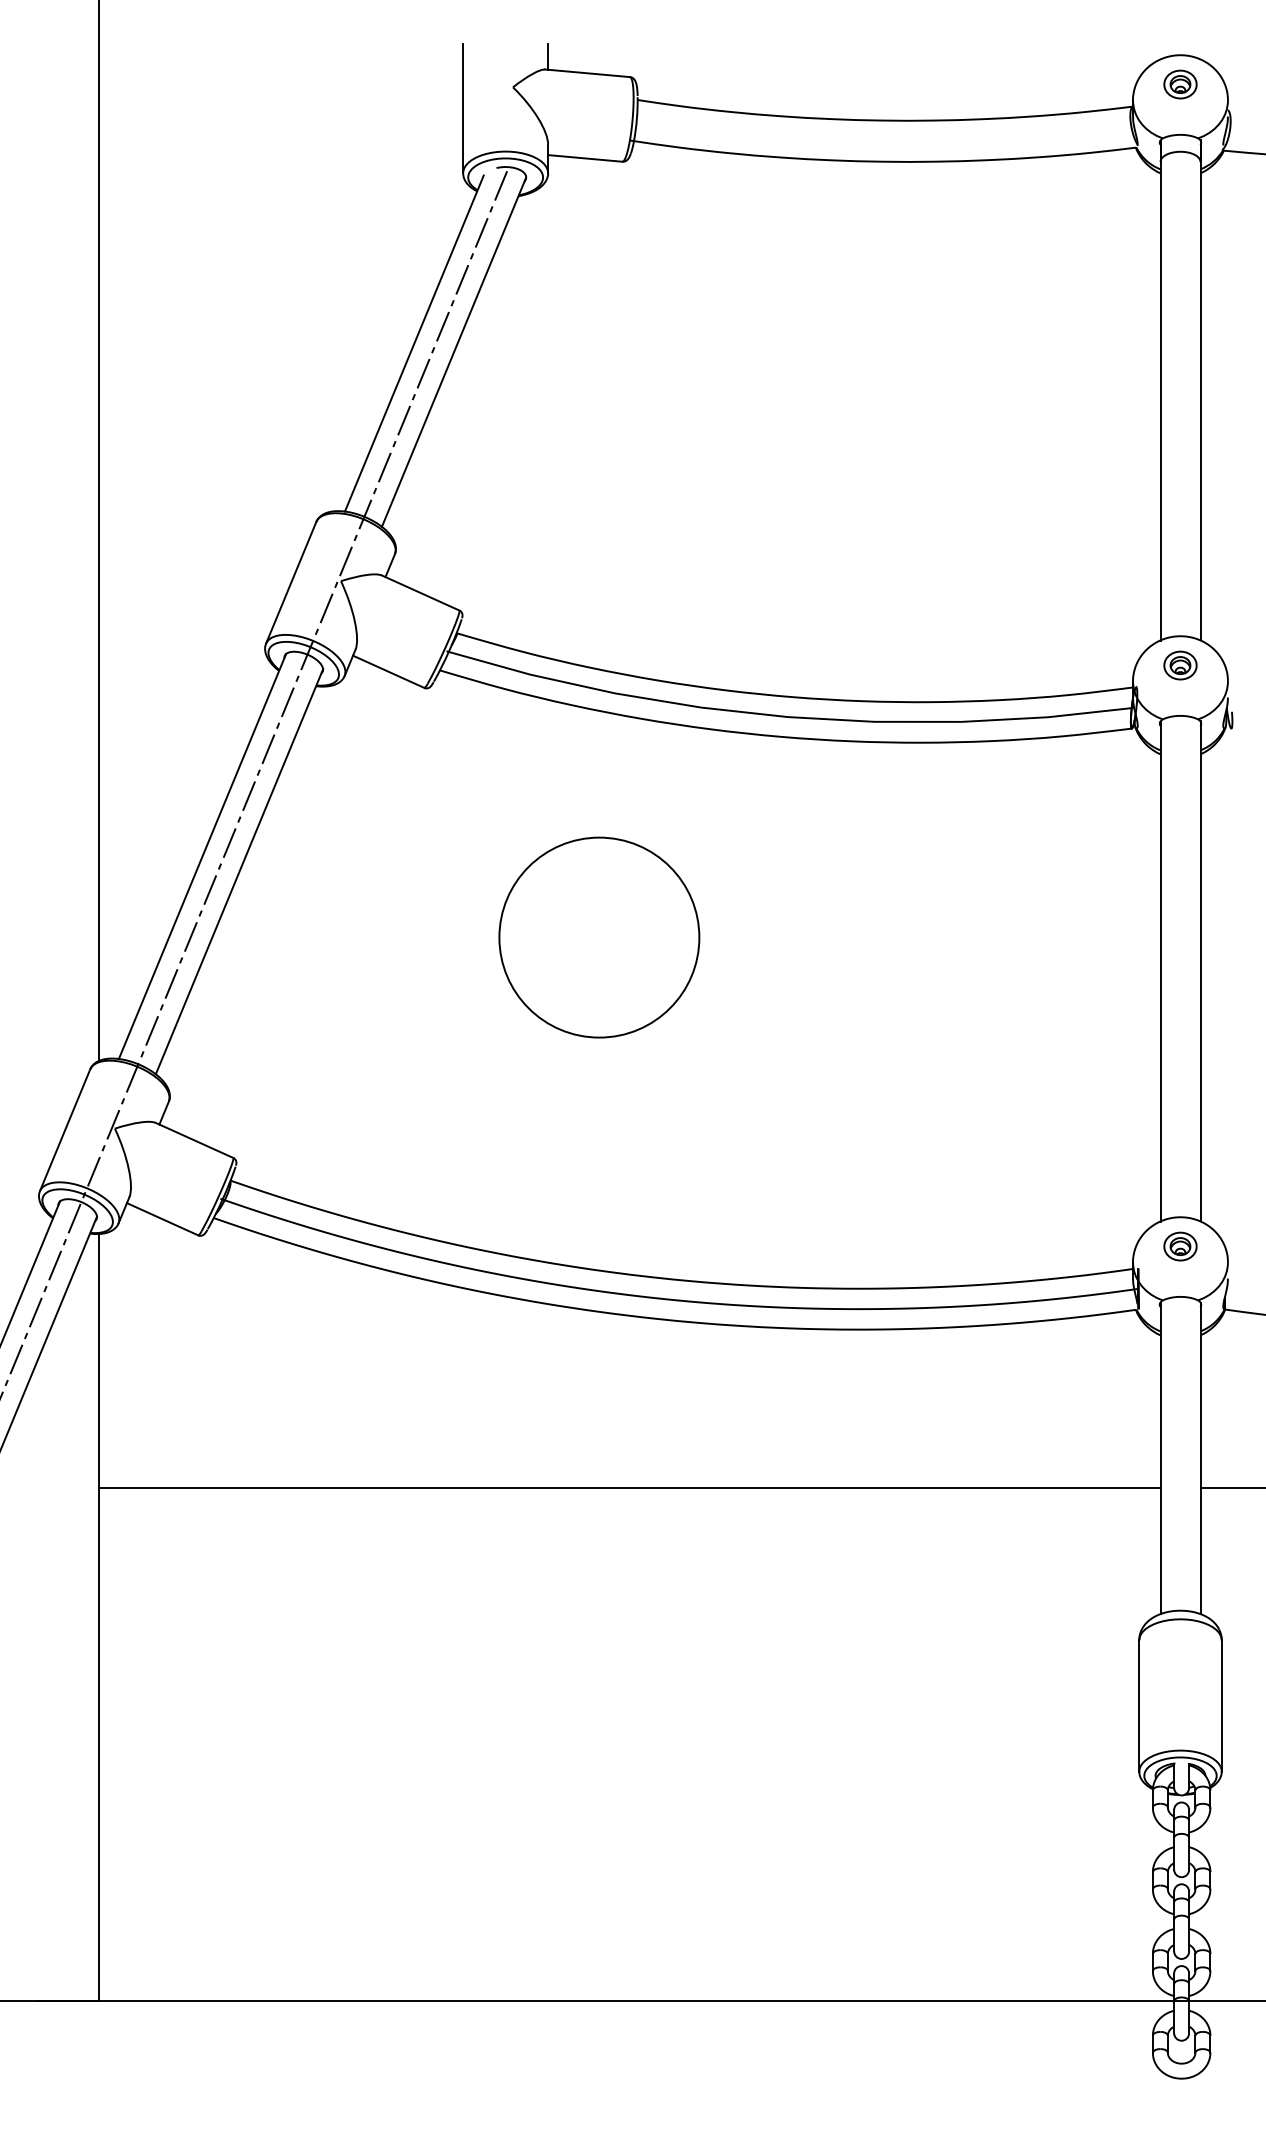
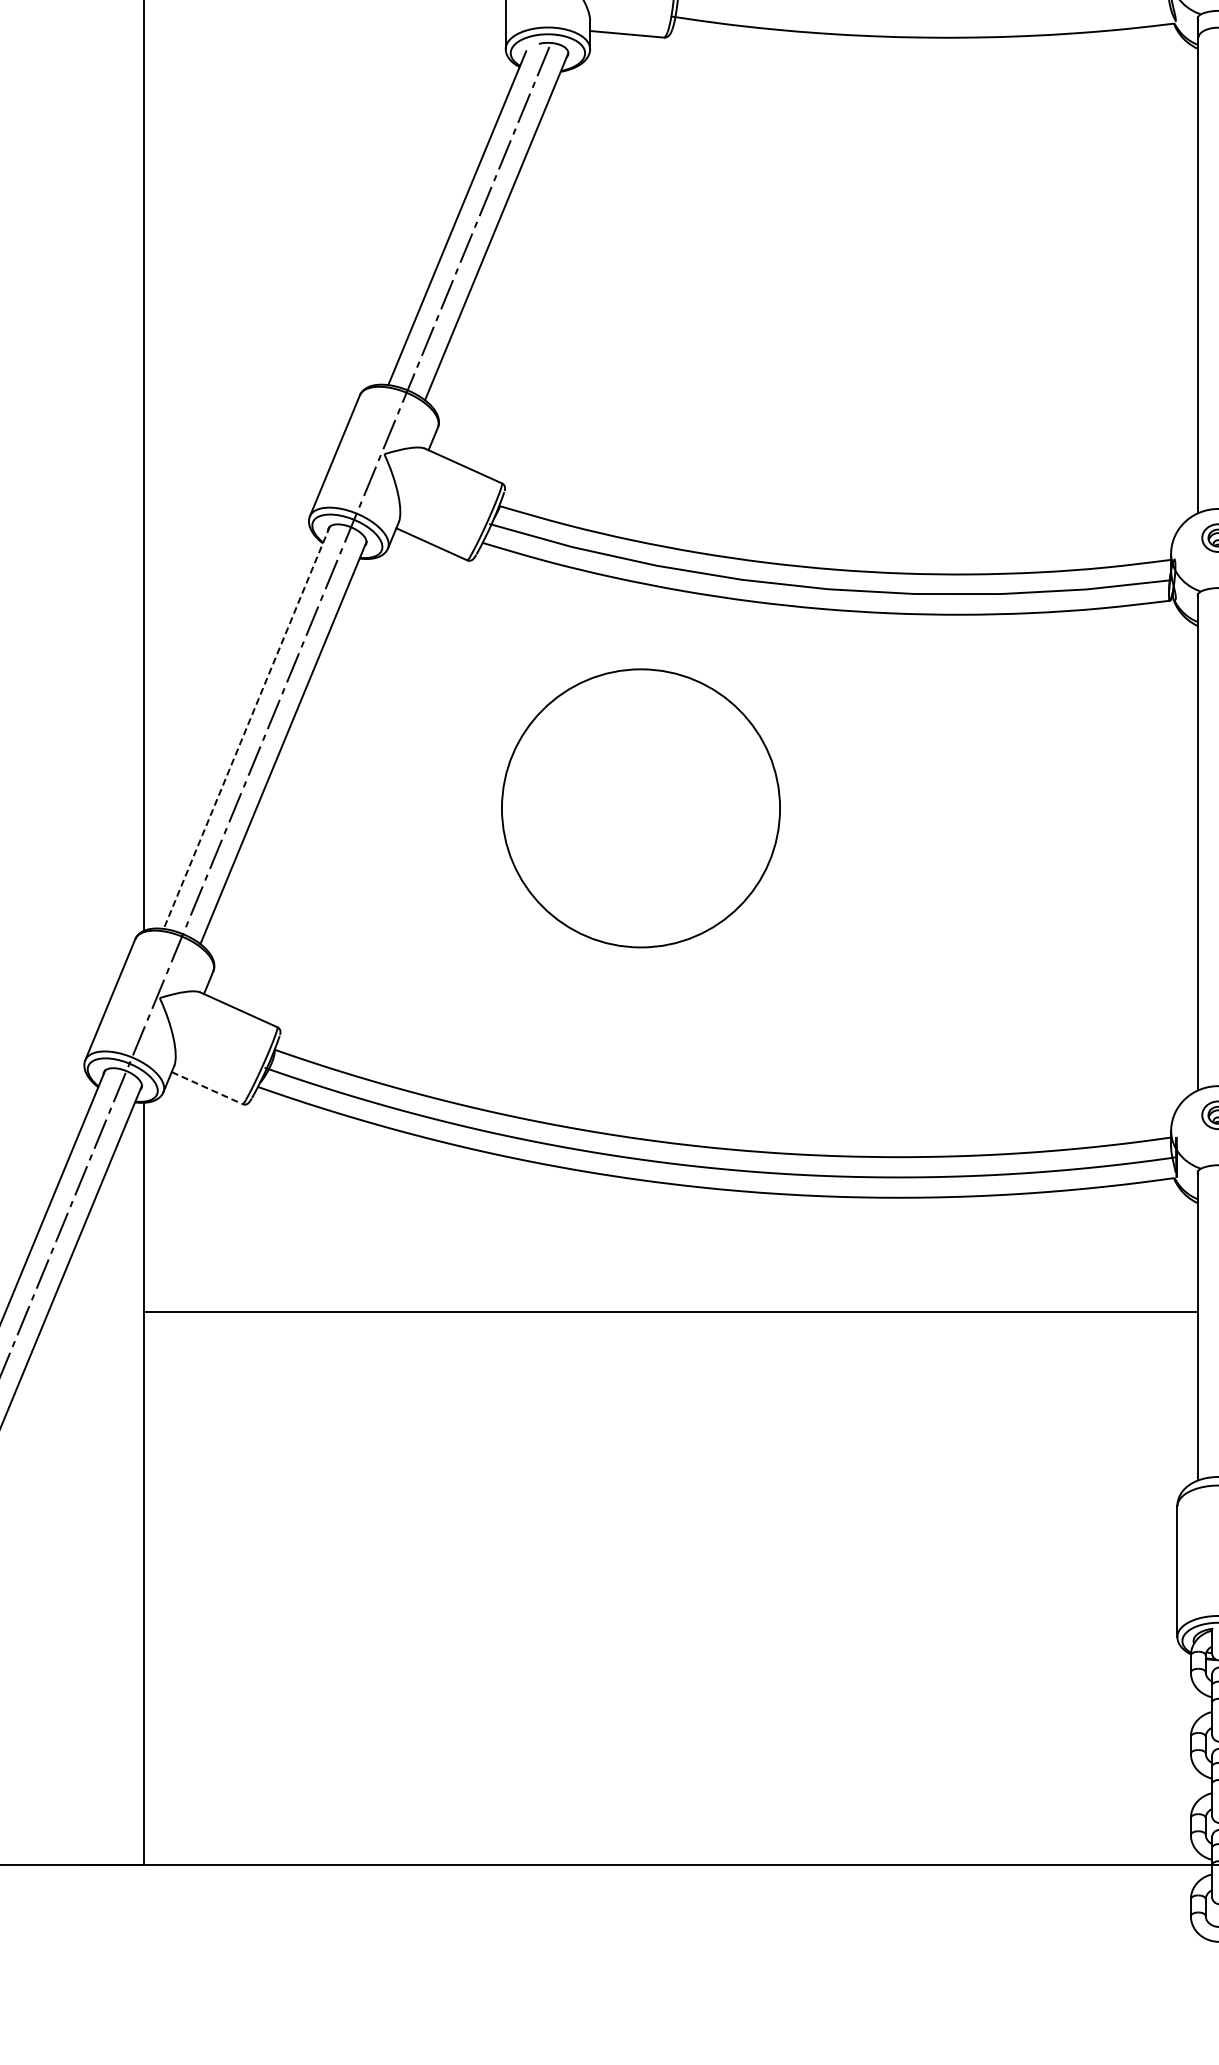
line: (202, 856) -> (246, 727), solid -> dashed
circle: (599, 937) -> (641, 808), size x1.4
line: (163, 1219) -> (208, 1088), solid -> dashed
line: (629, 1487) -> (670, 1311), moved

